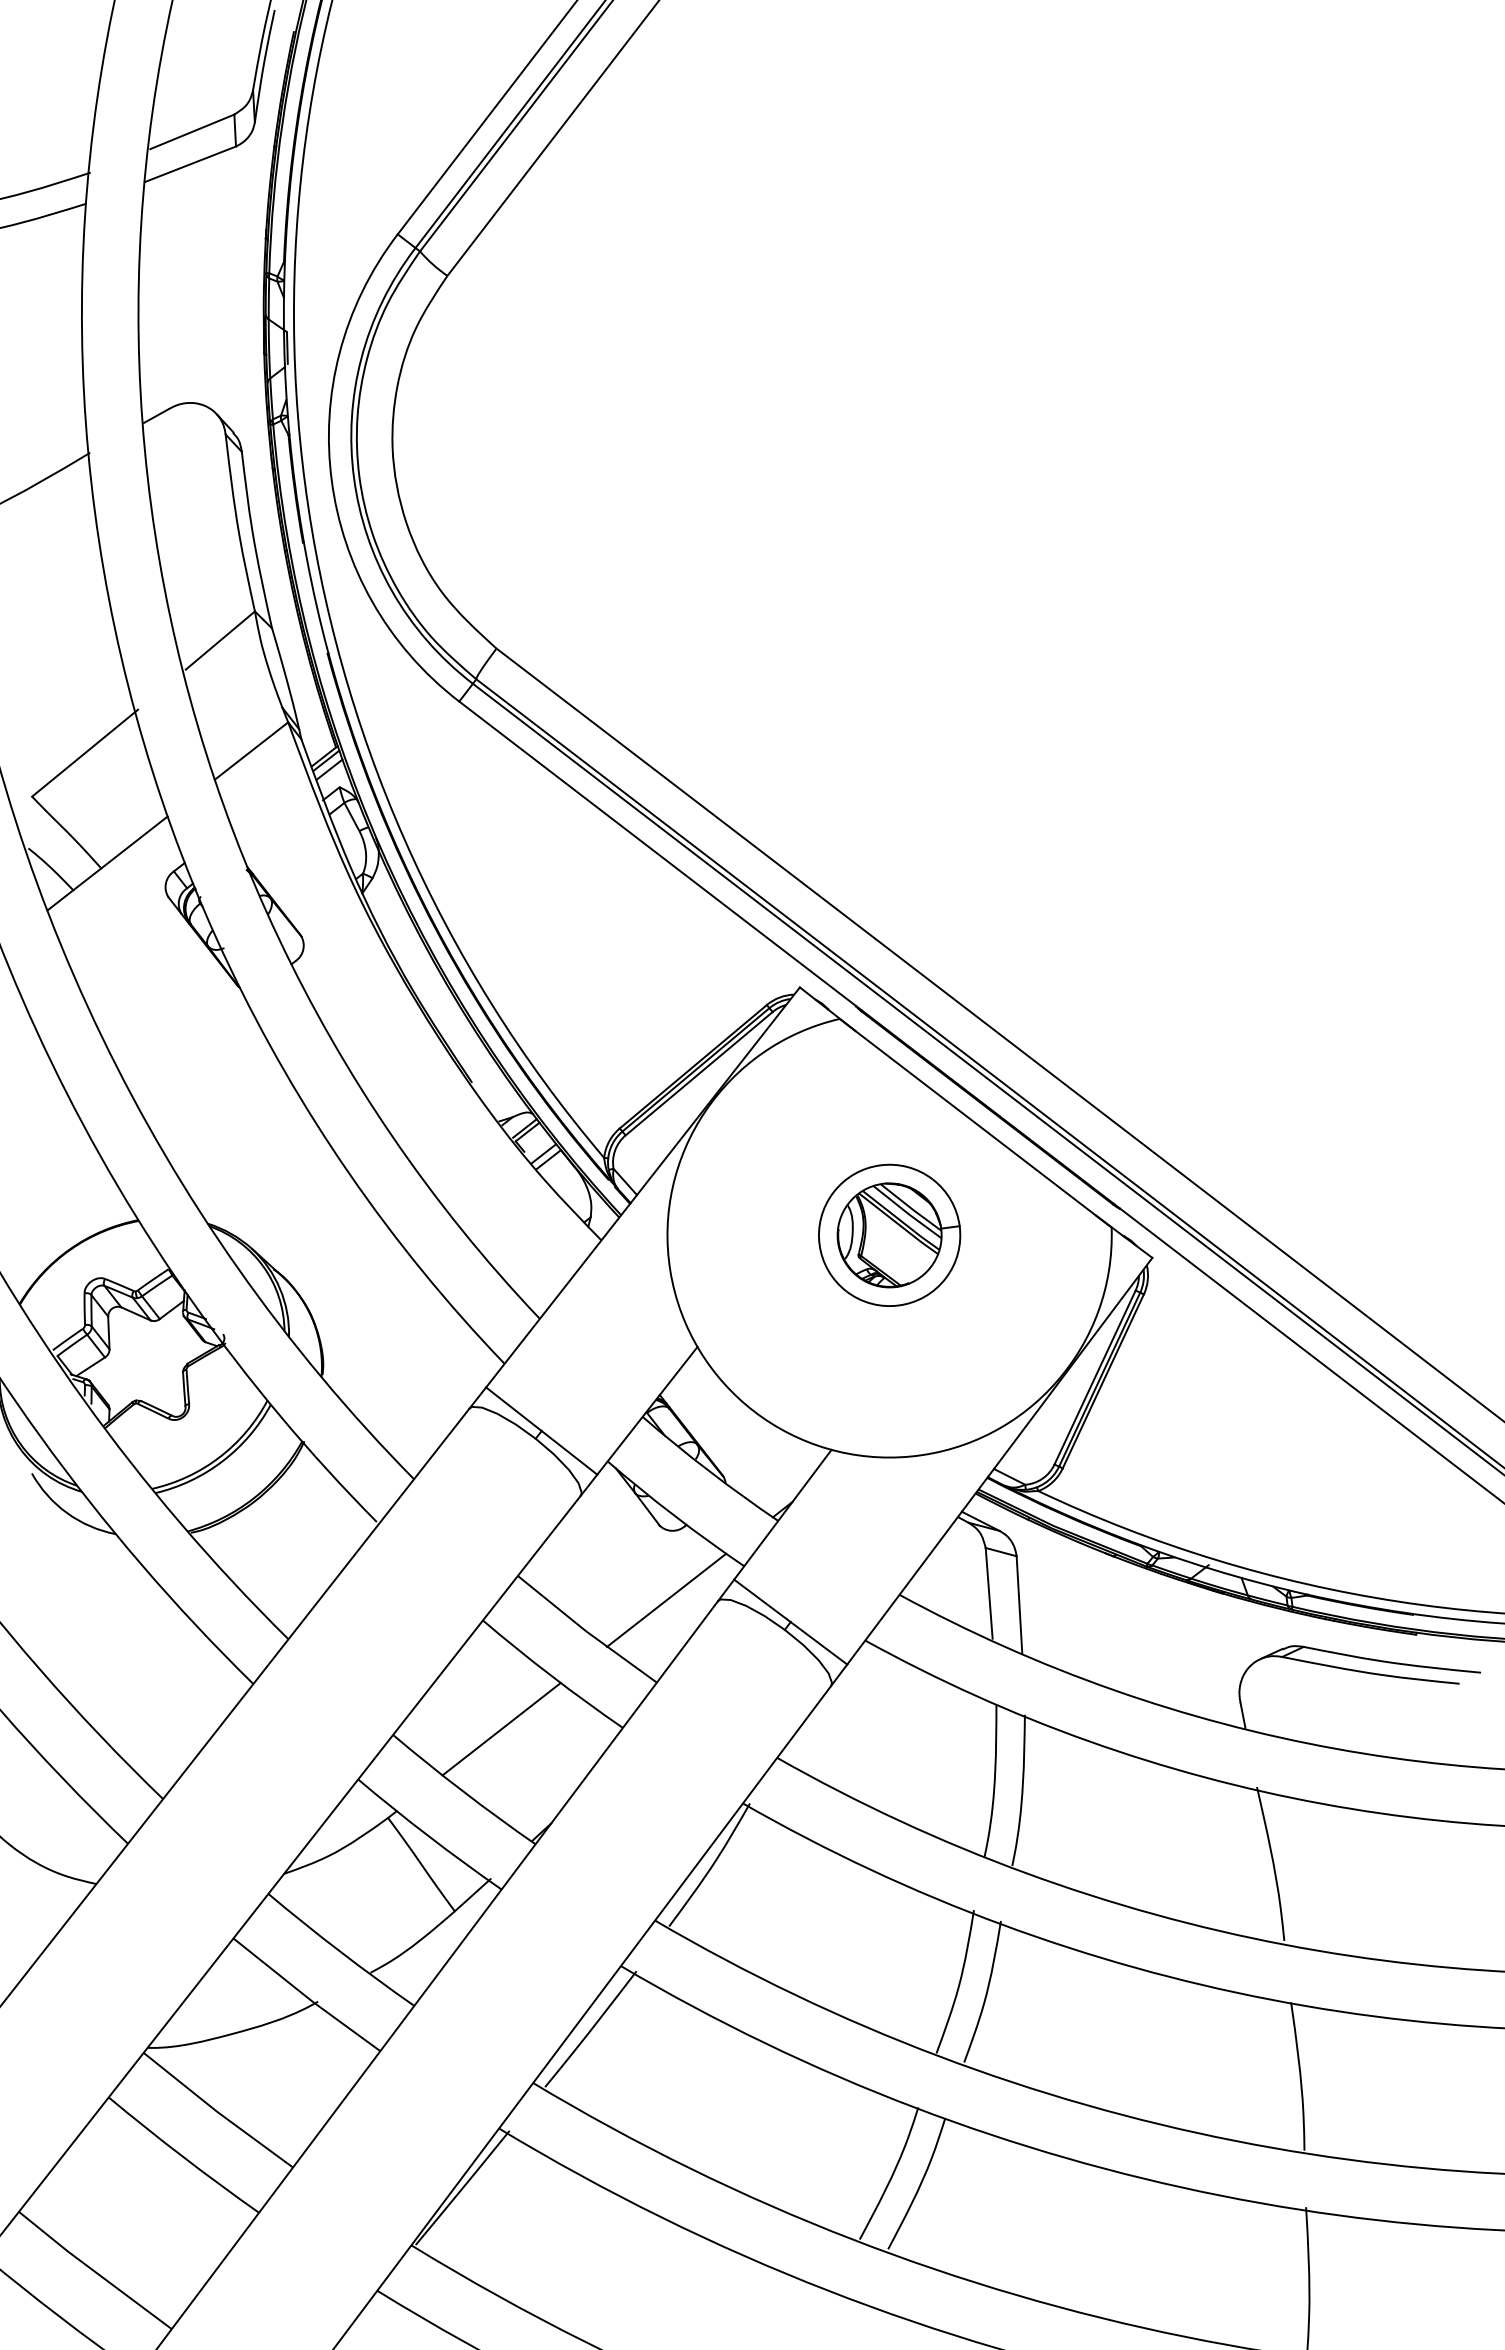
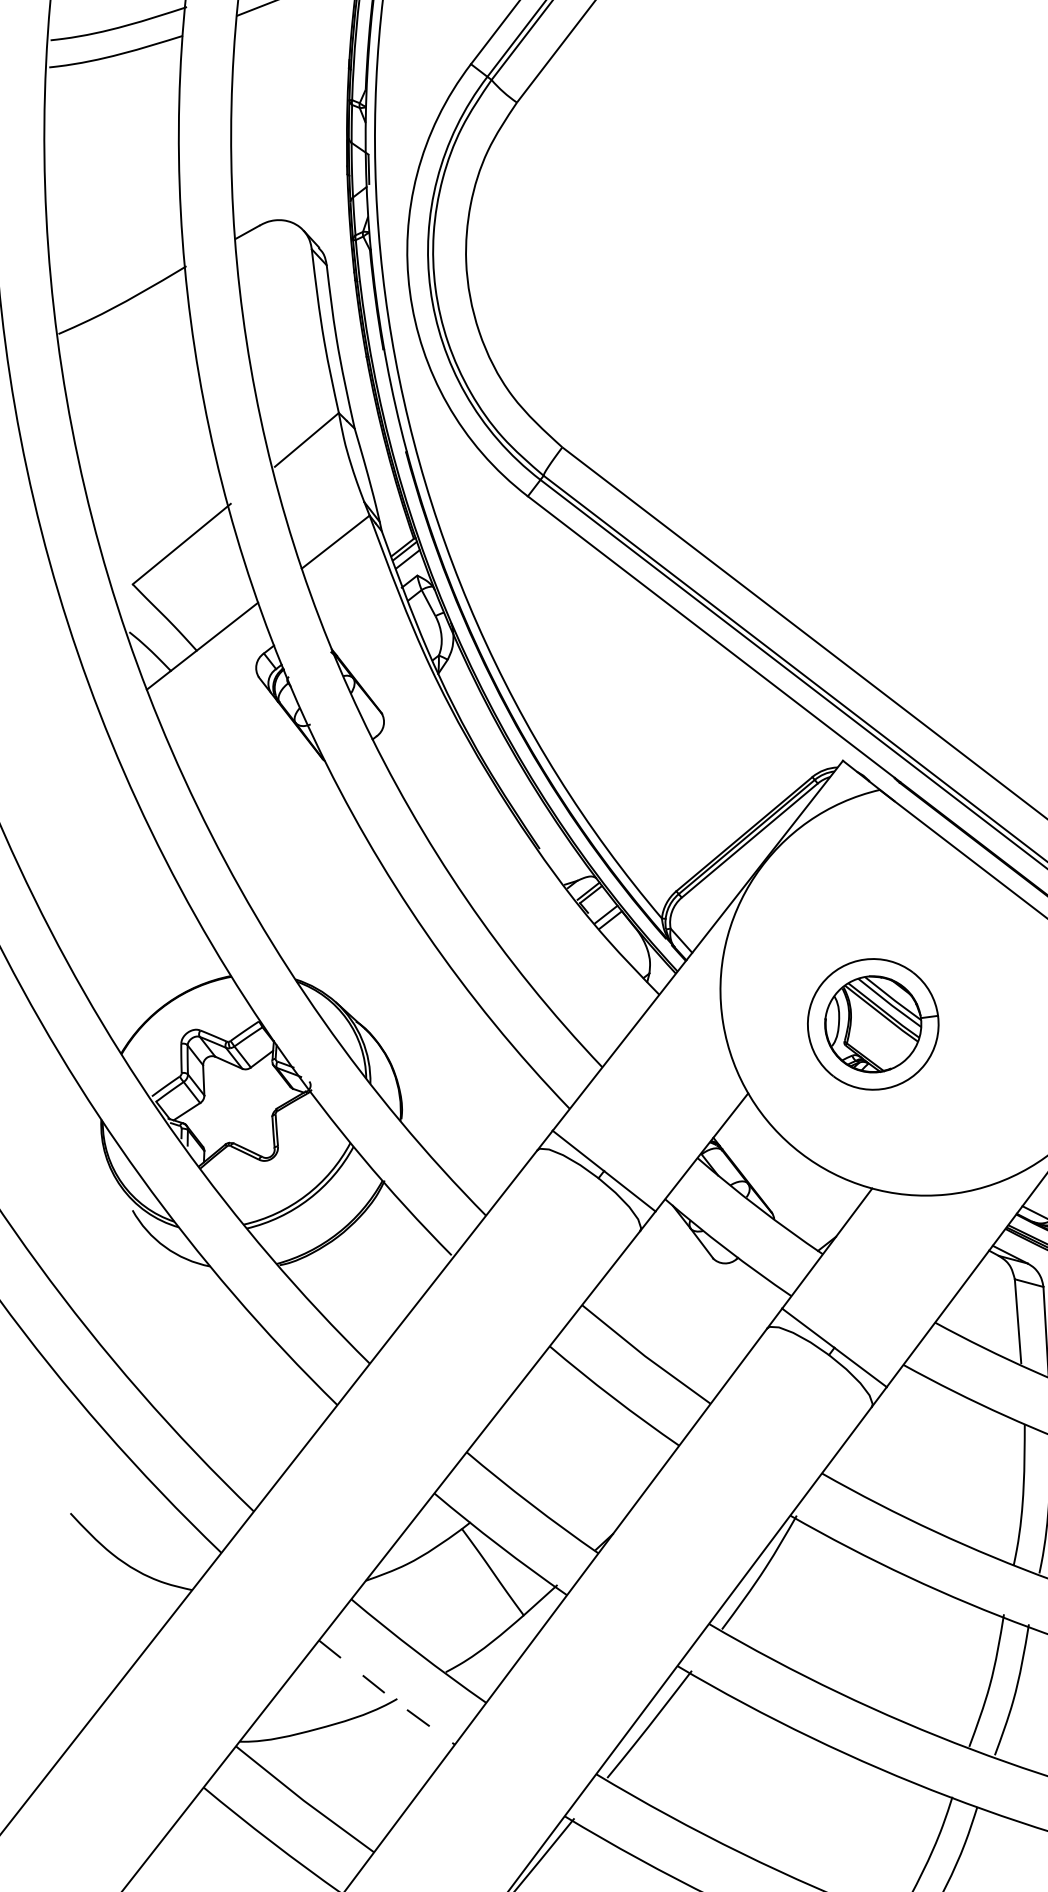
part: (889, 1234) -> (873, 1023), moved
line: (666, 1599) -> (719, 1326), removed
line: (501, 1729) -> (566, 1447), removed
line: (306, 1996) -> (386, 1694), solid -> dashed

